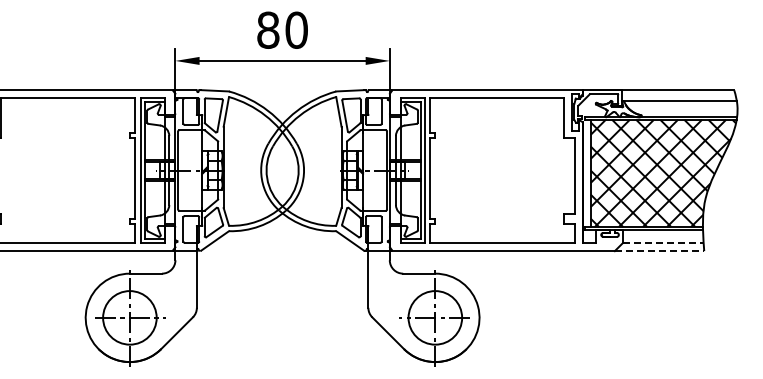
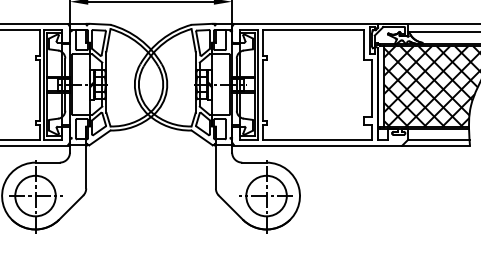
line: (663, 243) -> (439, 139), dashed -> solid
line: (659, 251) -> (436, 145), dashed -> solid

